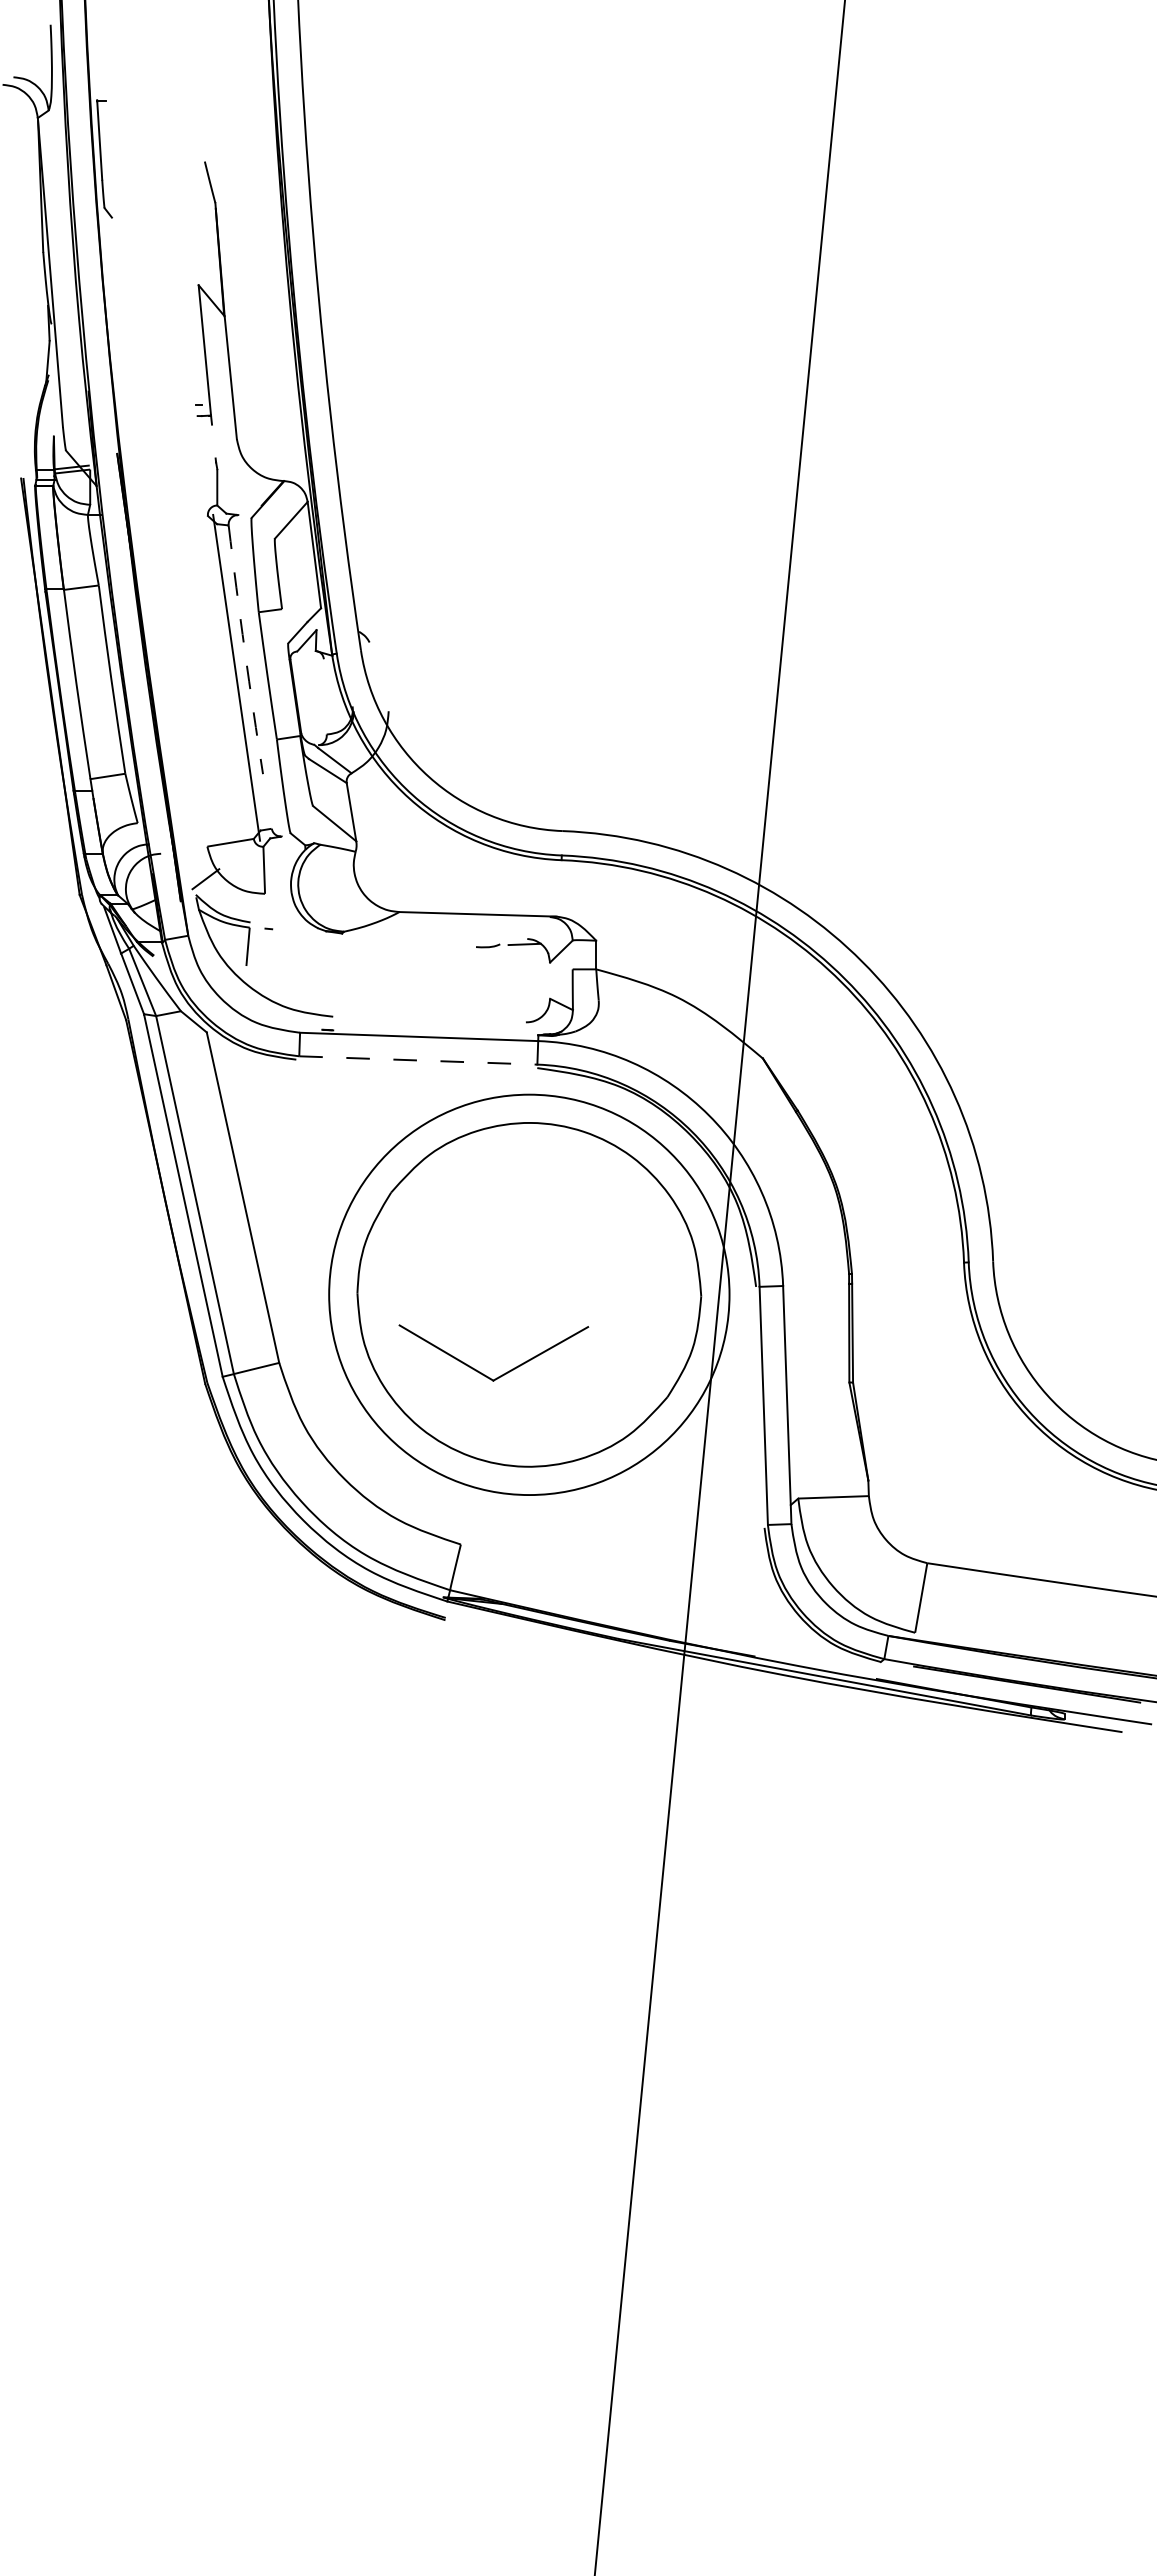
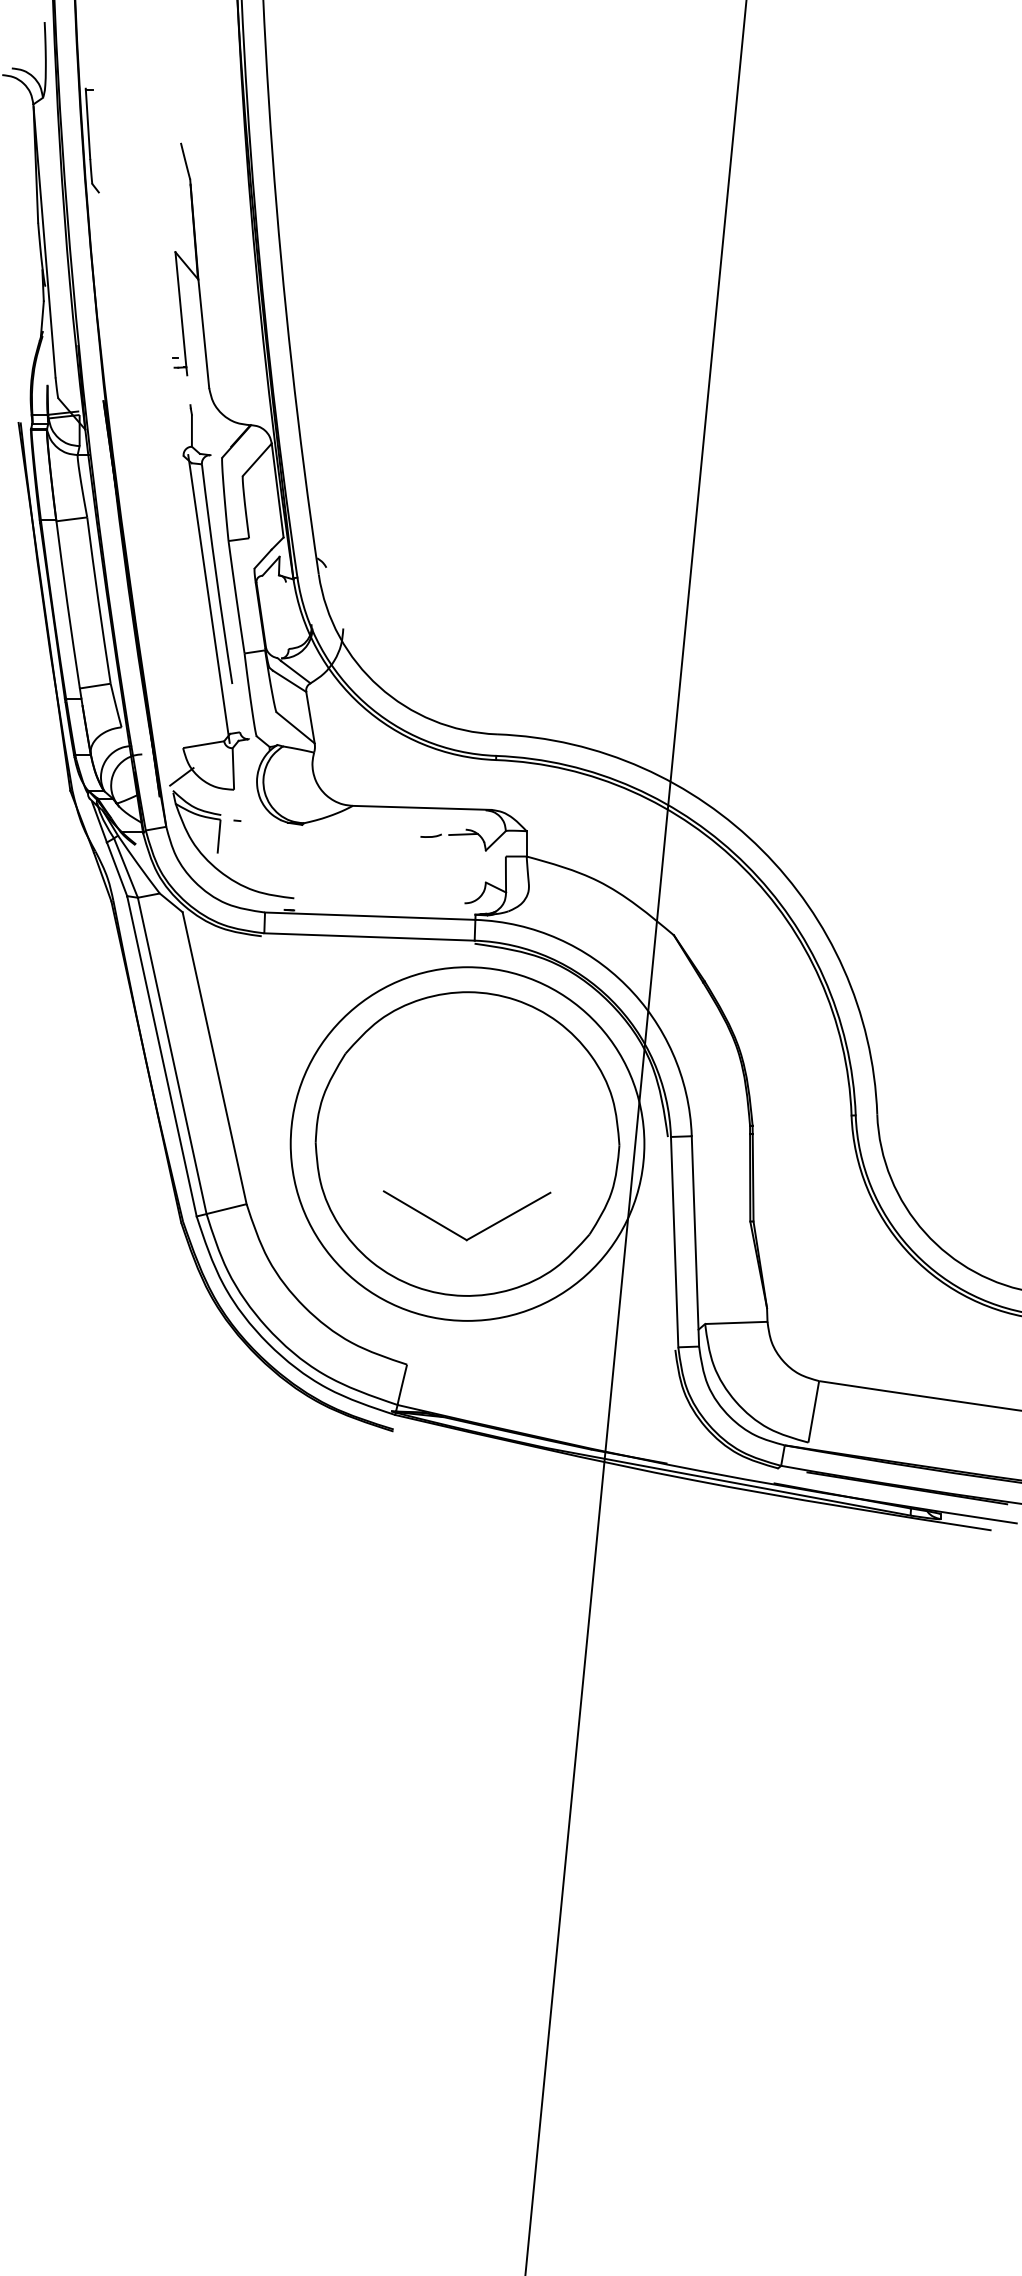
arc: (244, 650) -> (215, 574), dashed -> solid
line: (418, 1060) -> (369, 937), dashed -> solid
part: (483, 1373) -> (457, 1233), moved

